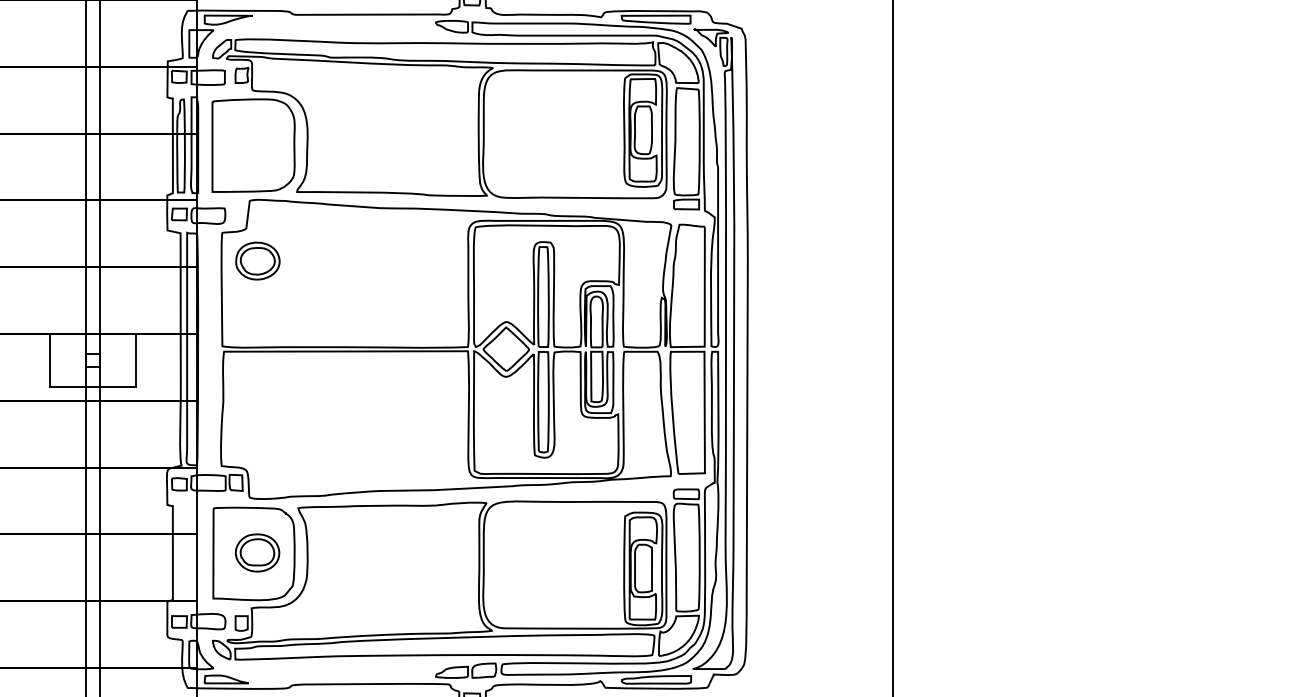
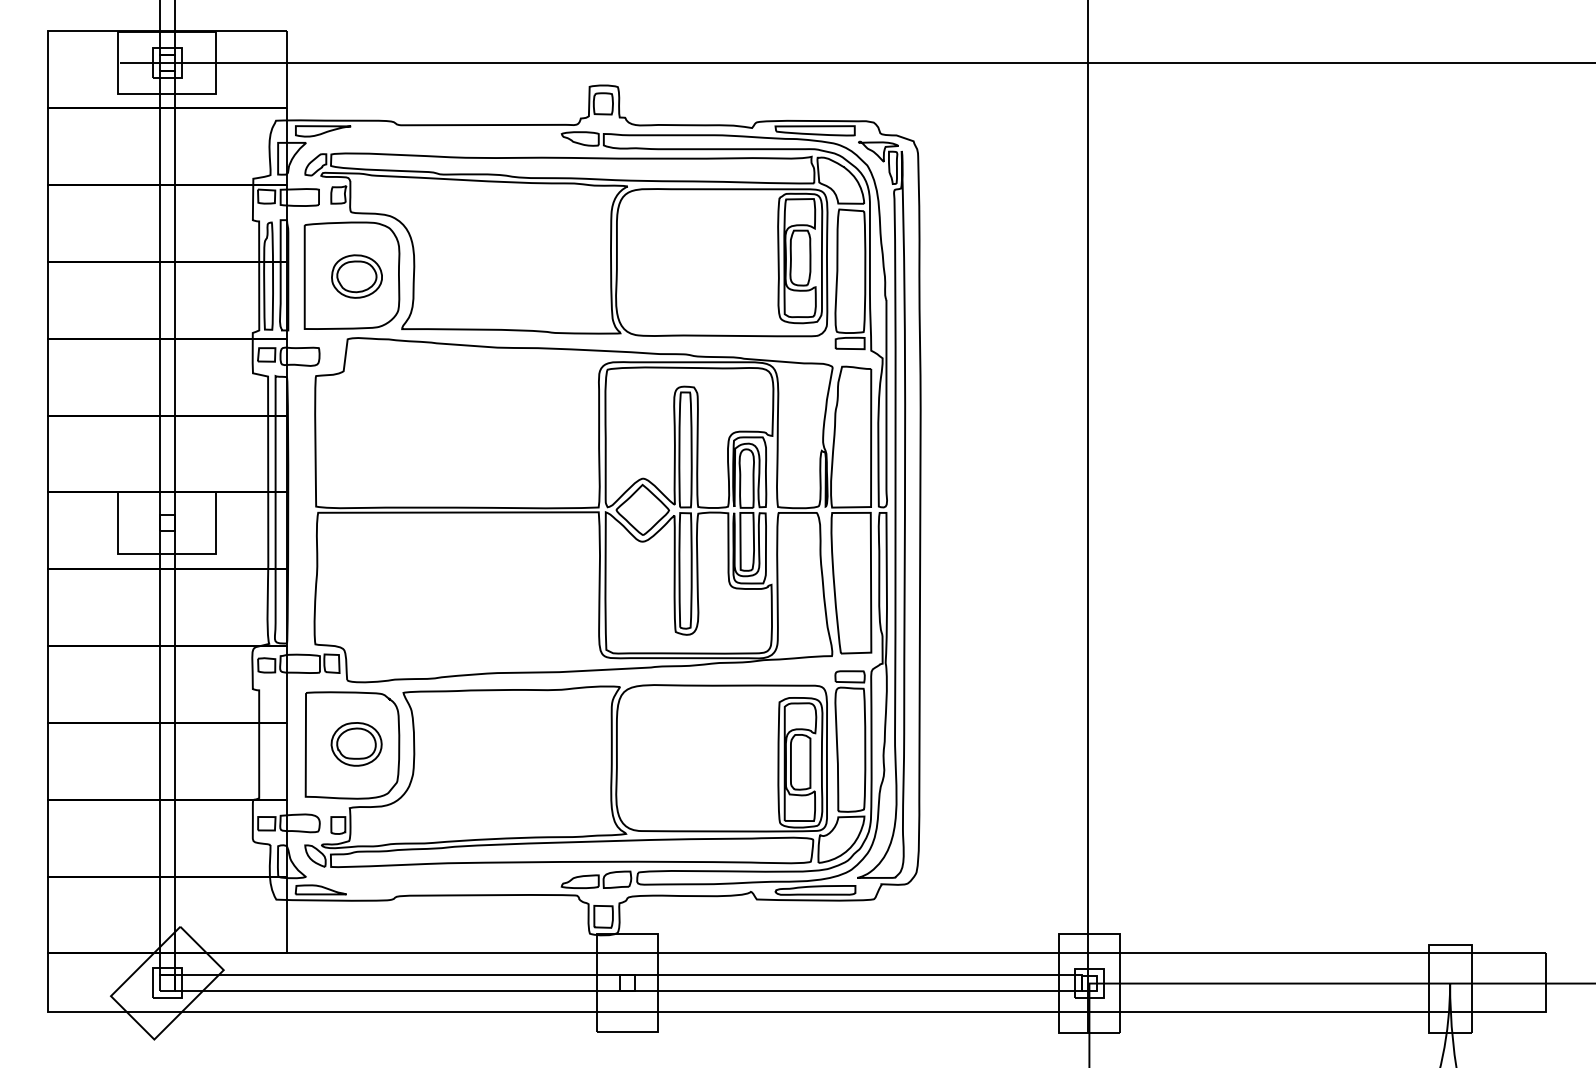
part: (257, 261) -> (356, 276), moved

